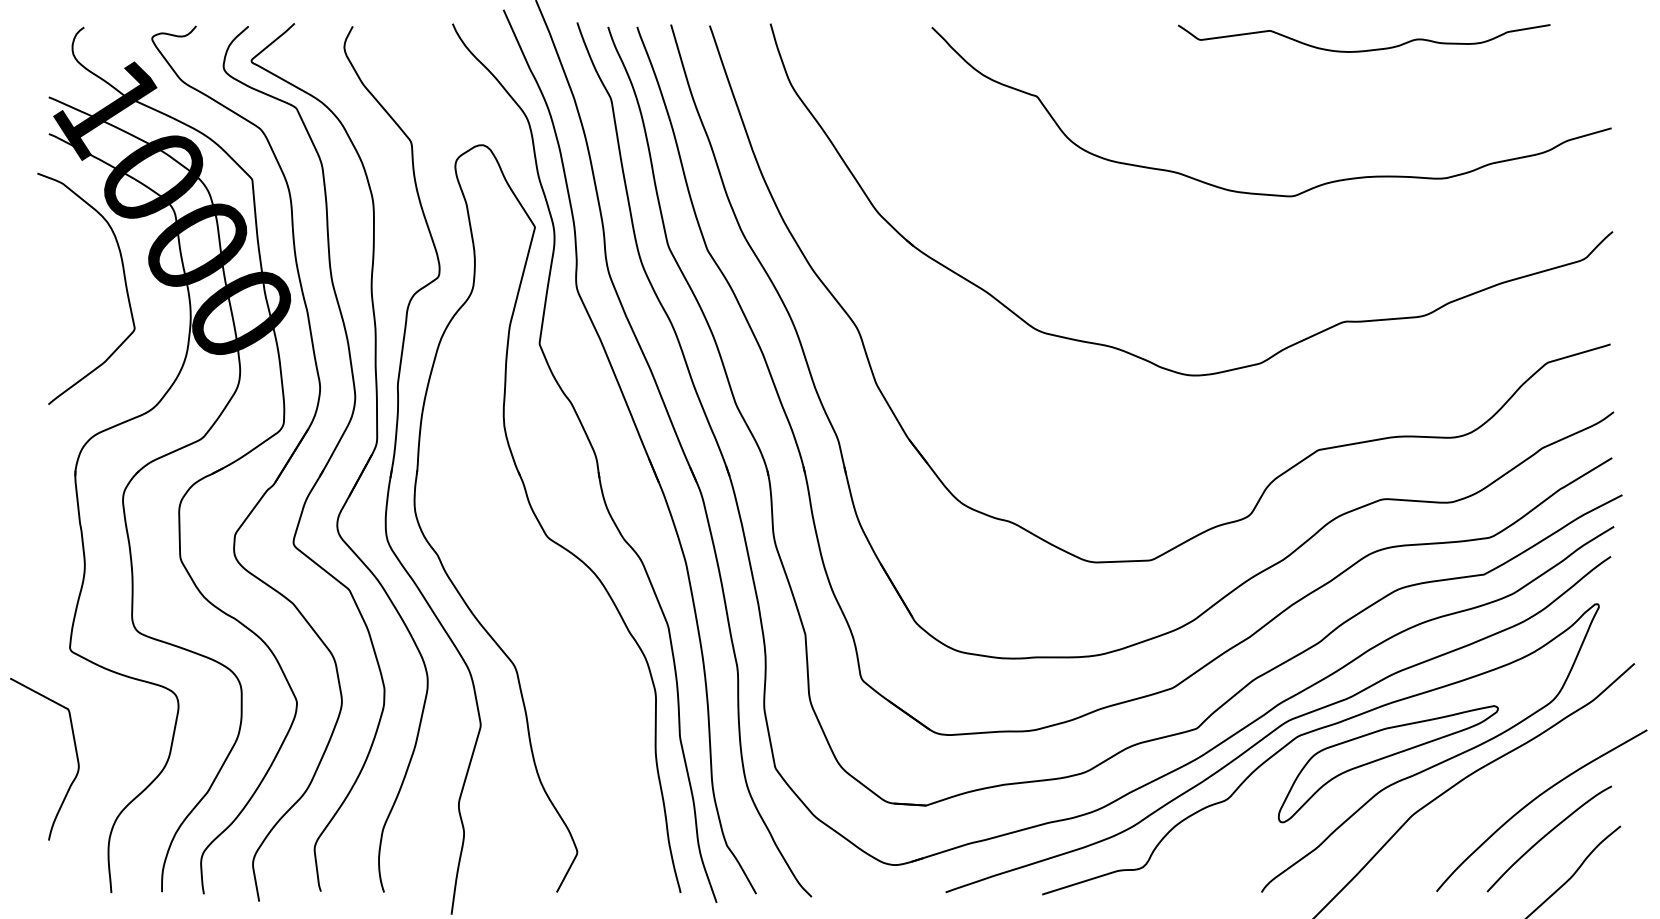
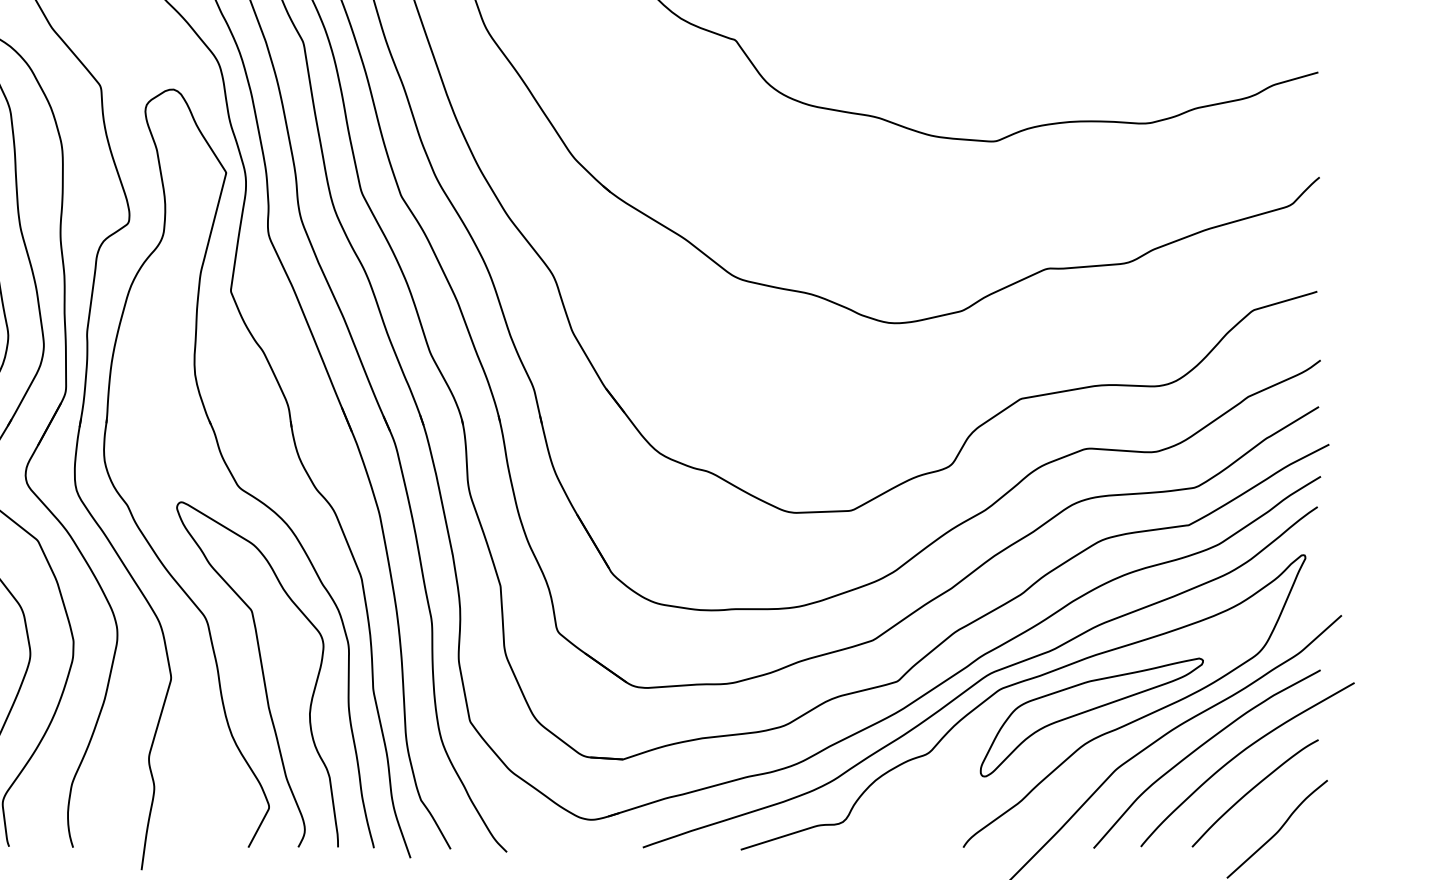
curve: (570, 721) -> (262, 674), added
curve: (1493, 795) -> (1198, 749), added

